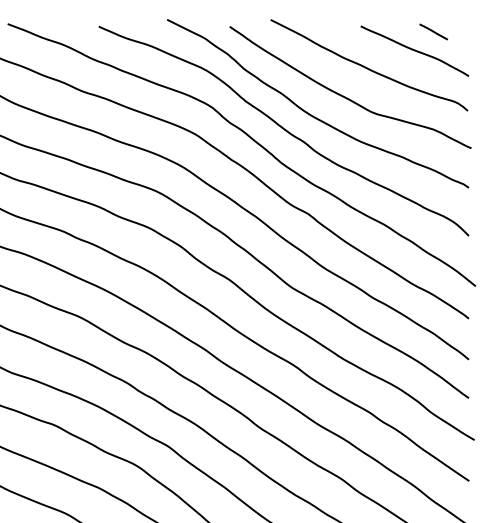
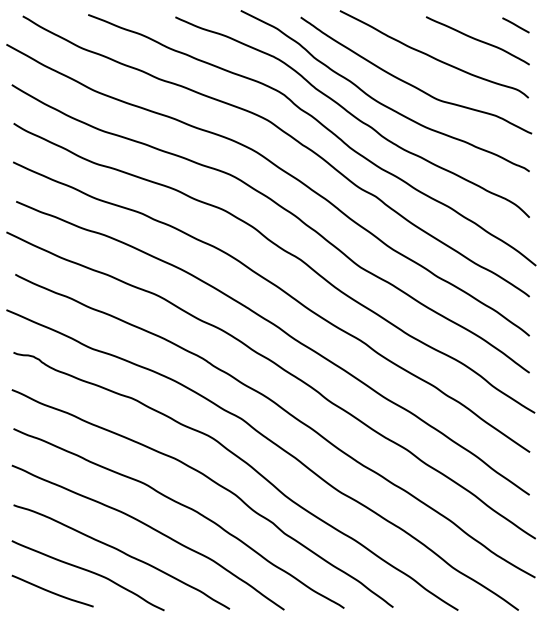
line: (433, 32) -> (515, 25), moved

